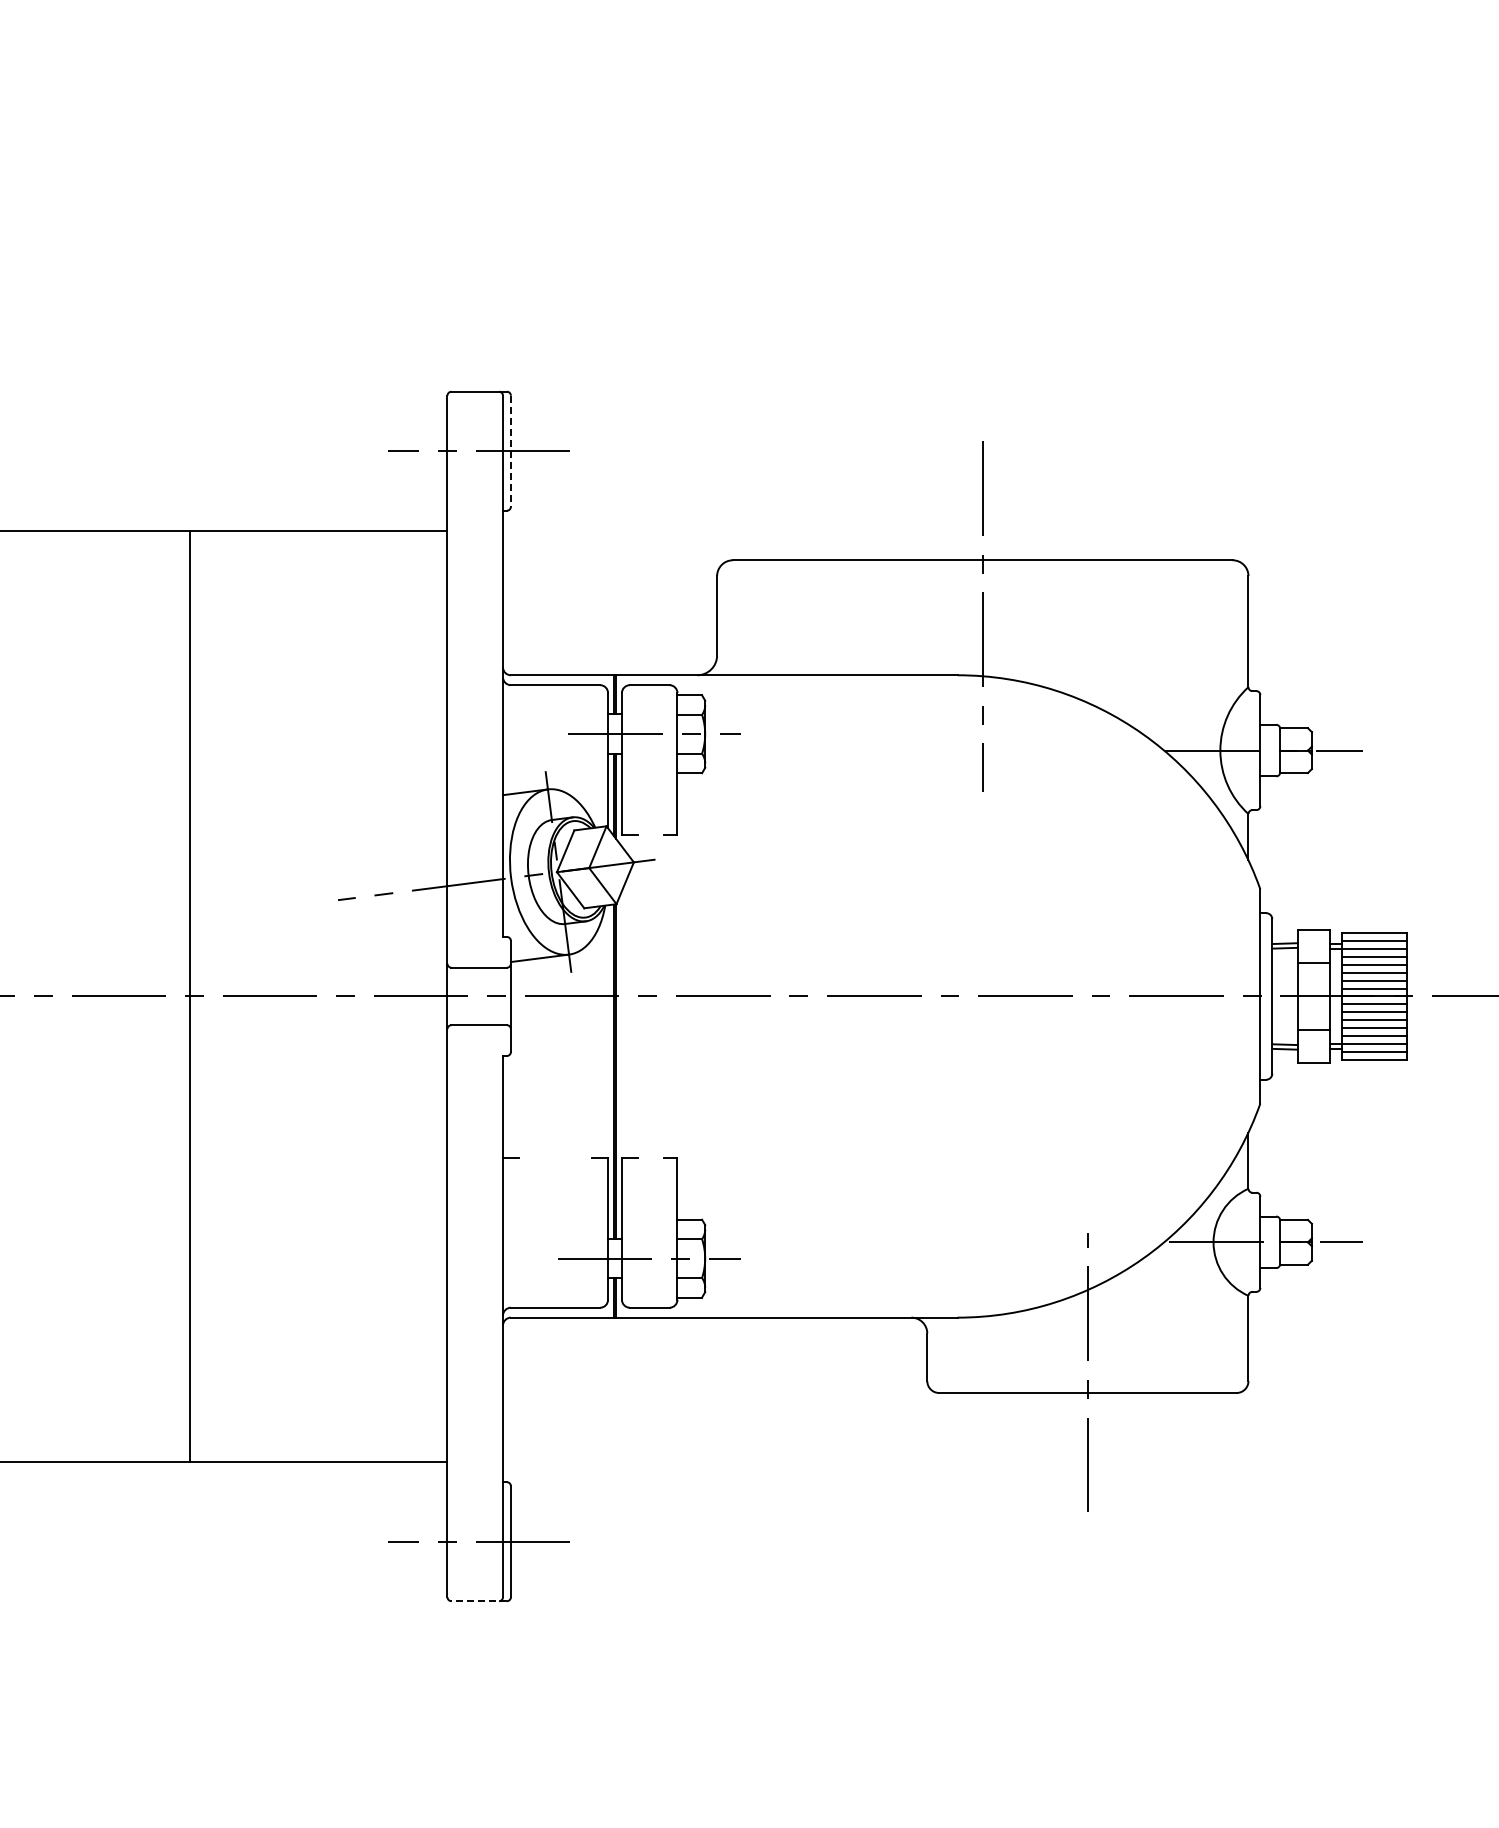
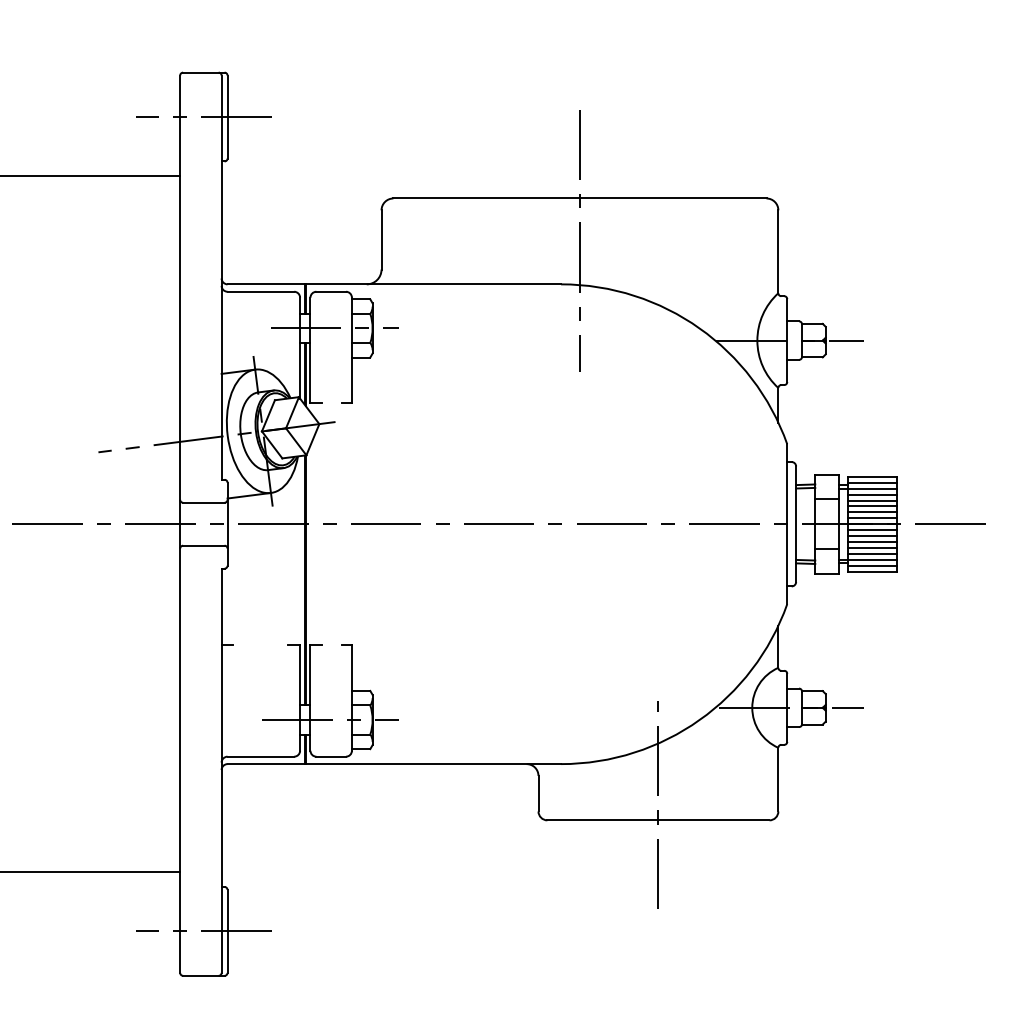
line: (510, 451) -> (227, 117), dashed -> solid
line: (479, 1601) -> (204, 976), dashed -> solid

